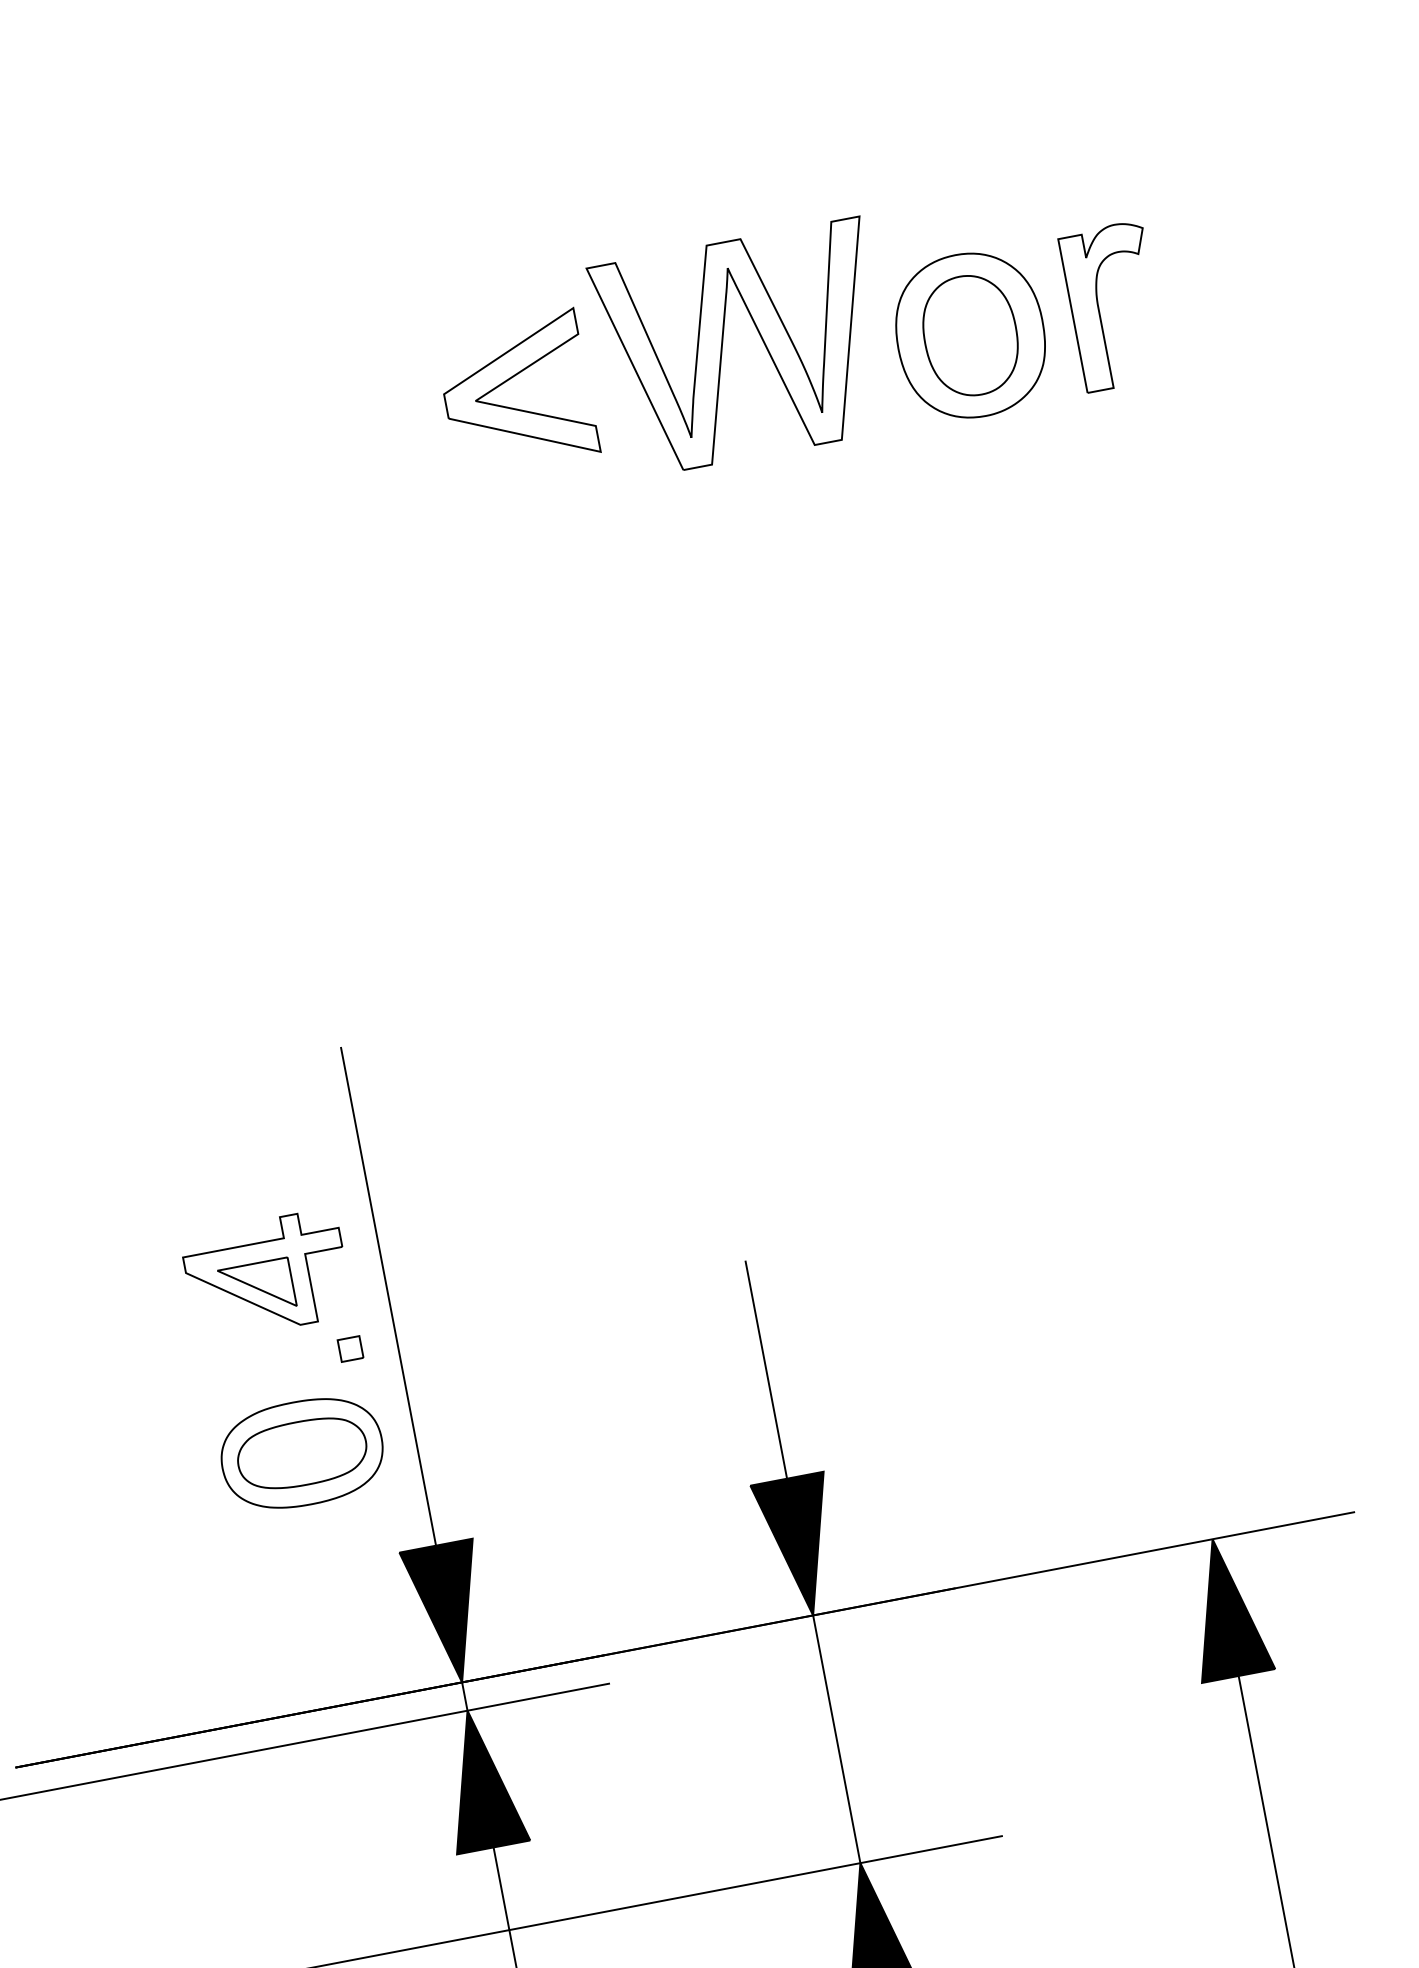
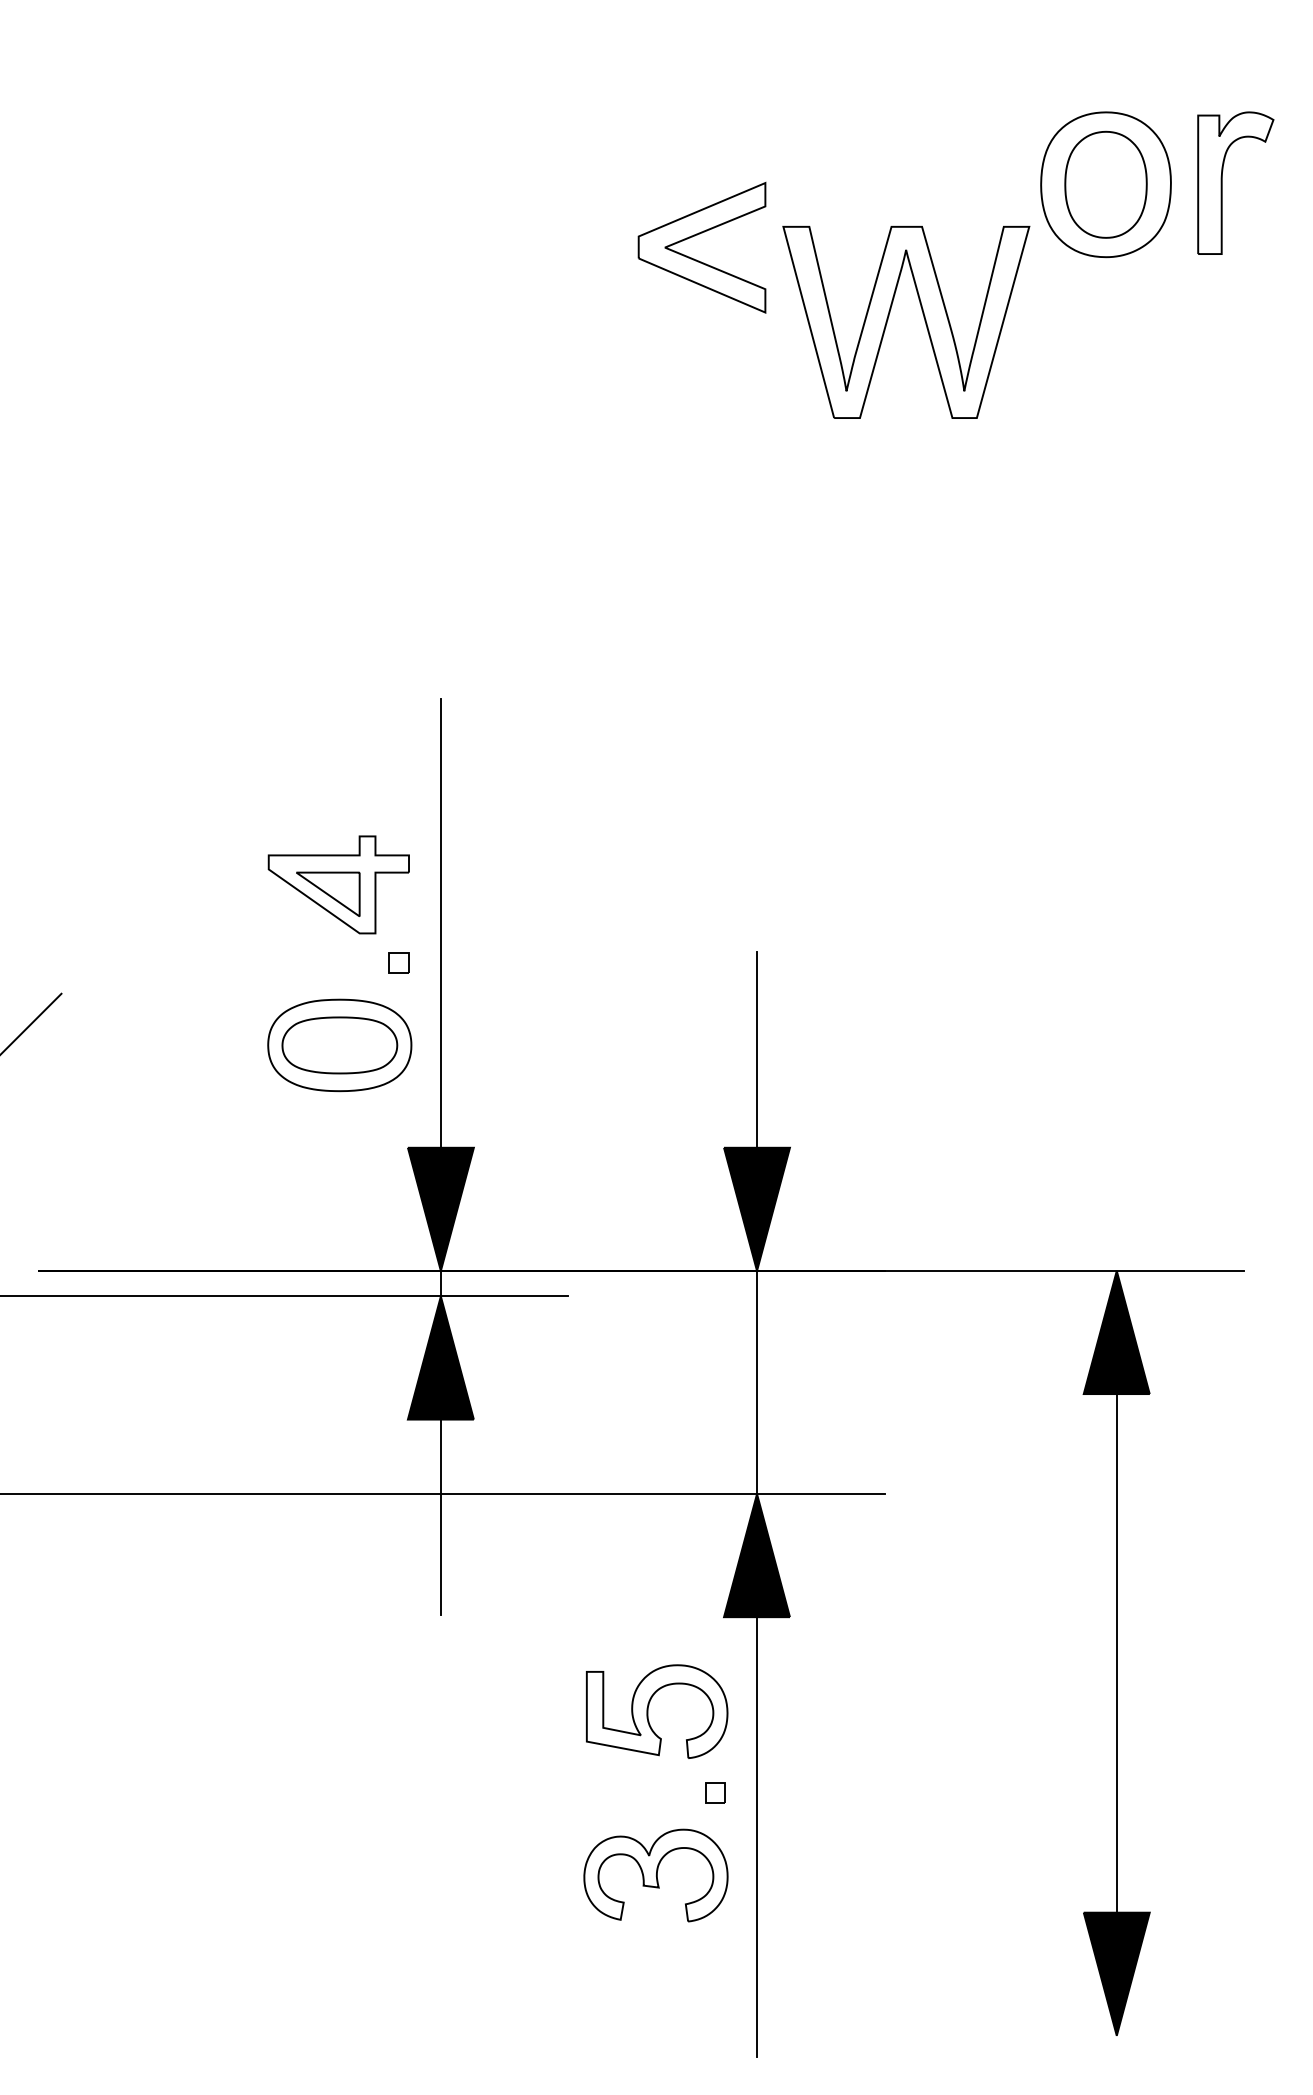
part: (761, 339) -> (923, 317), moved
part: (507, 382) -> (695, 236), moved

